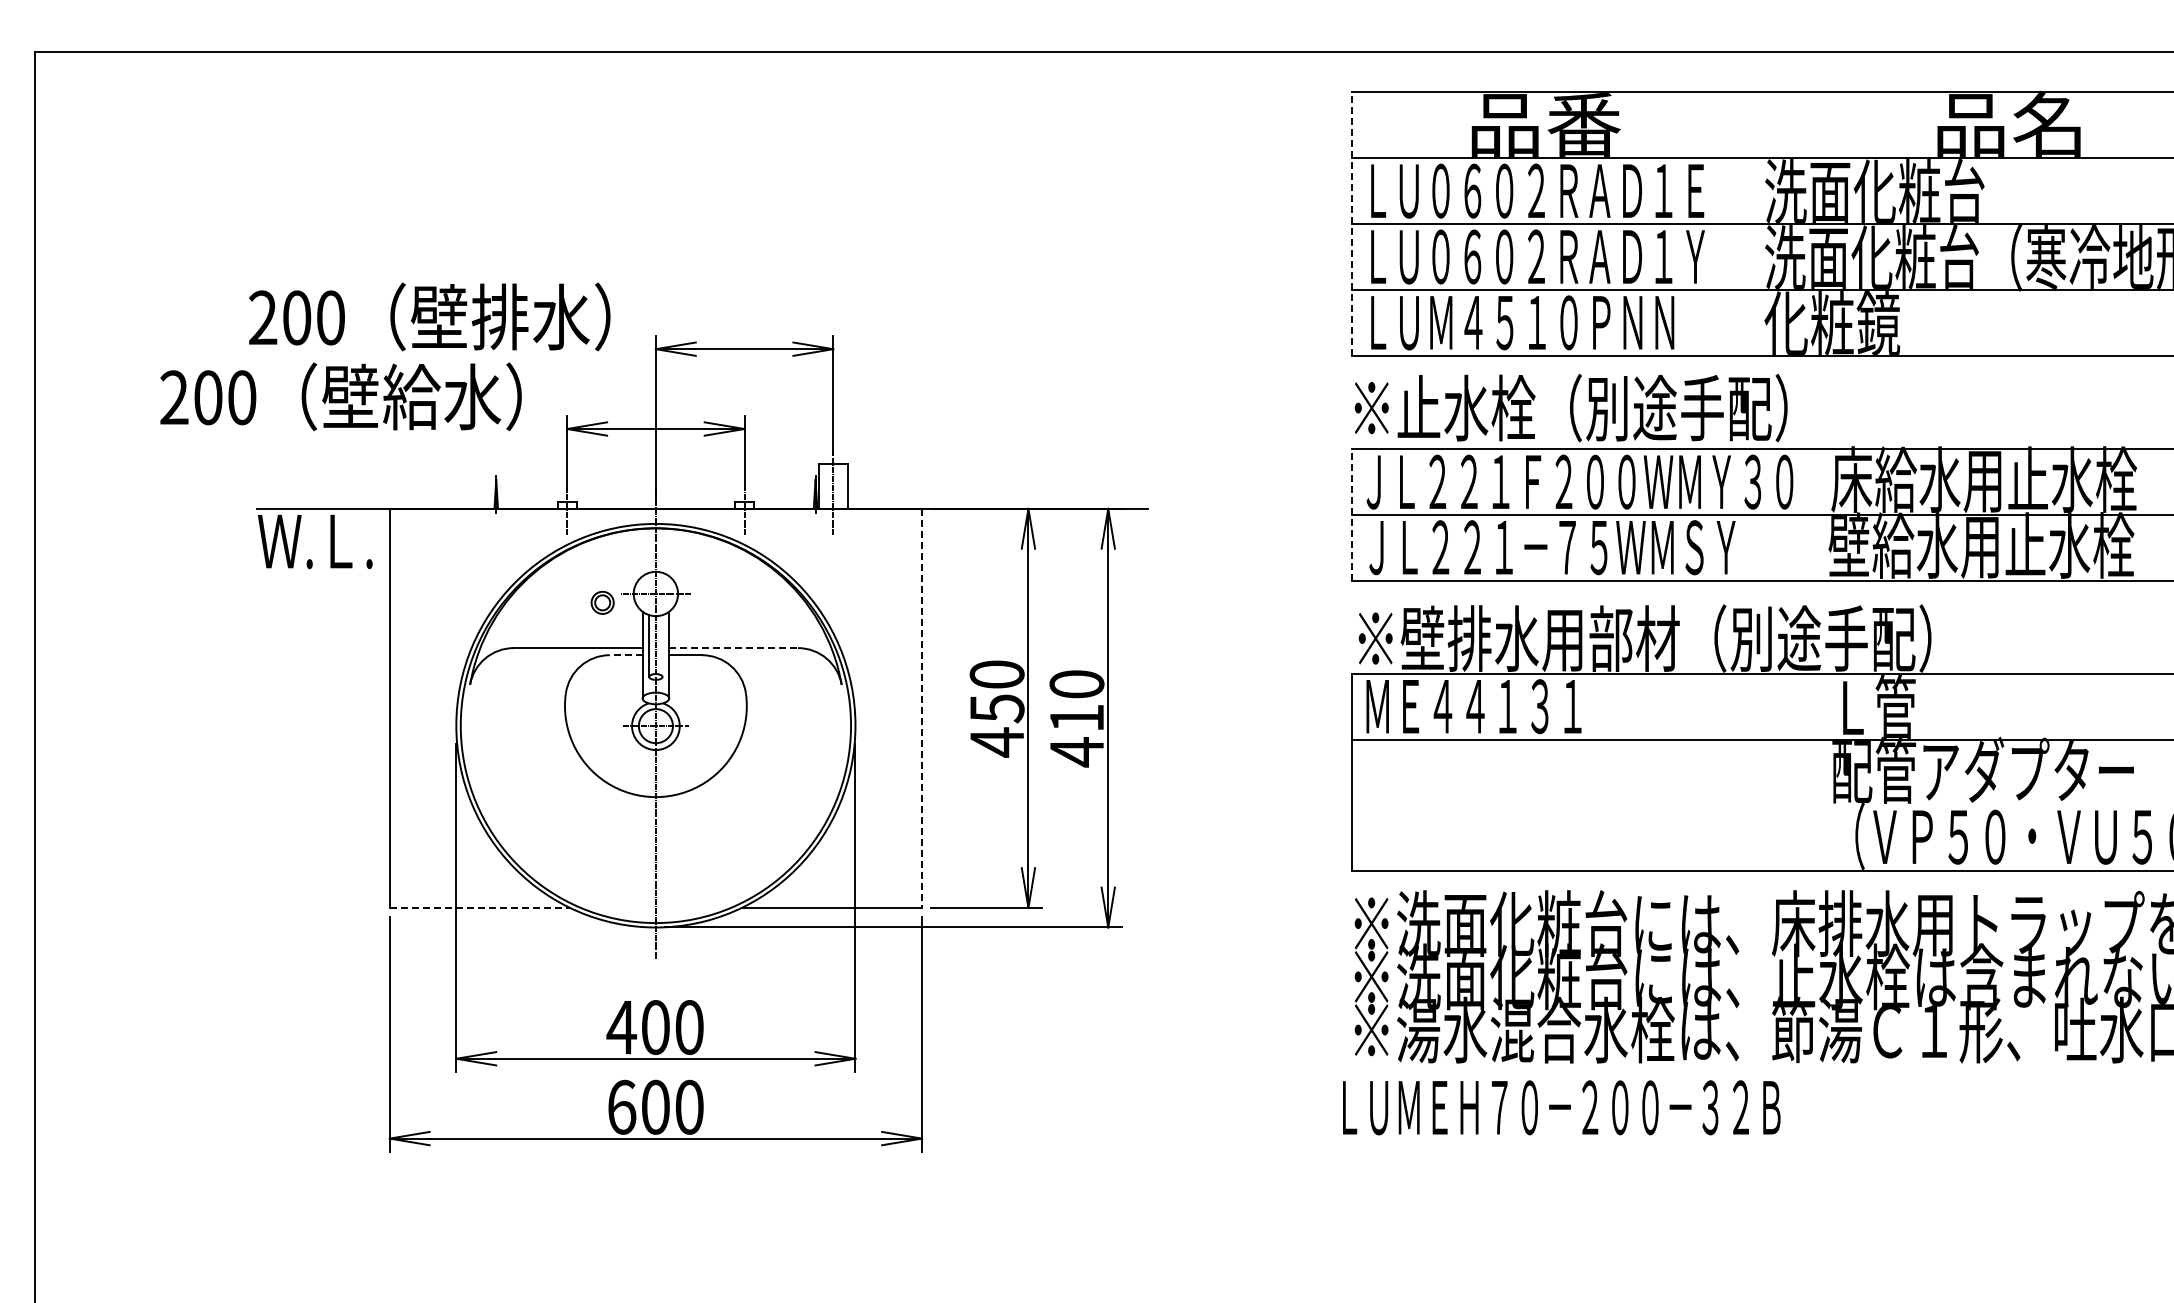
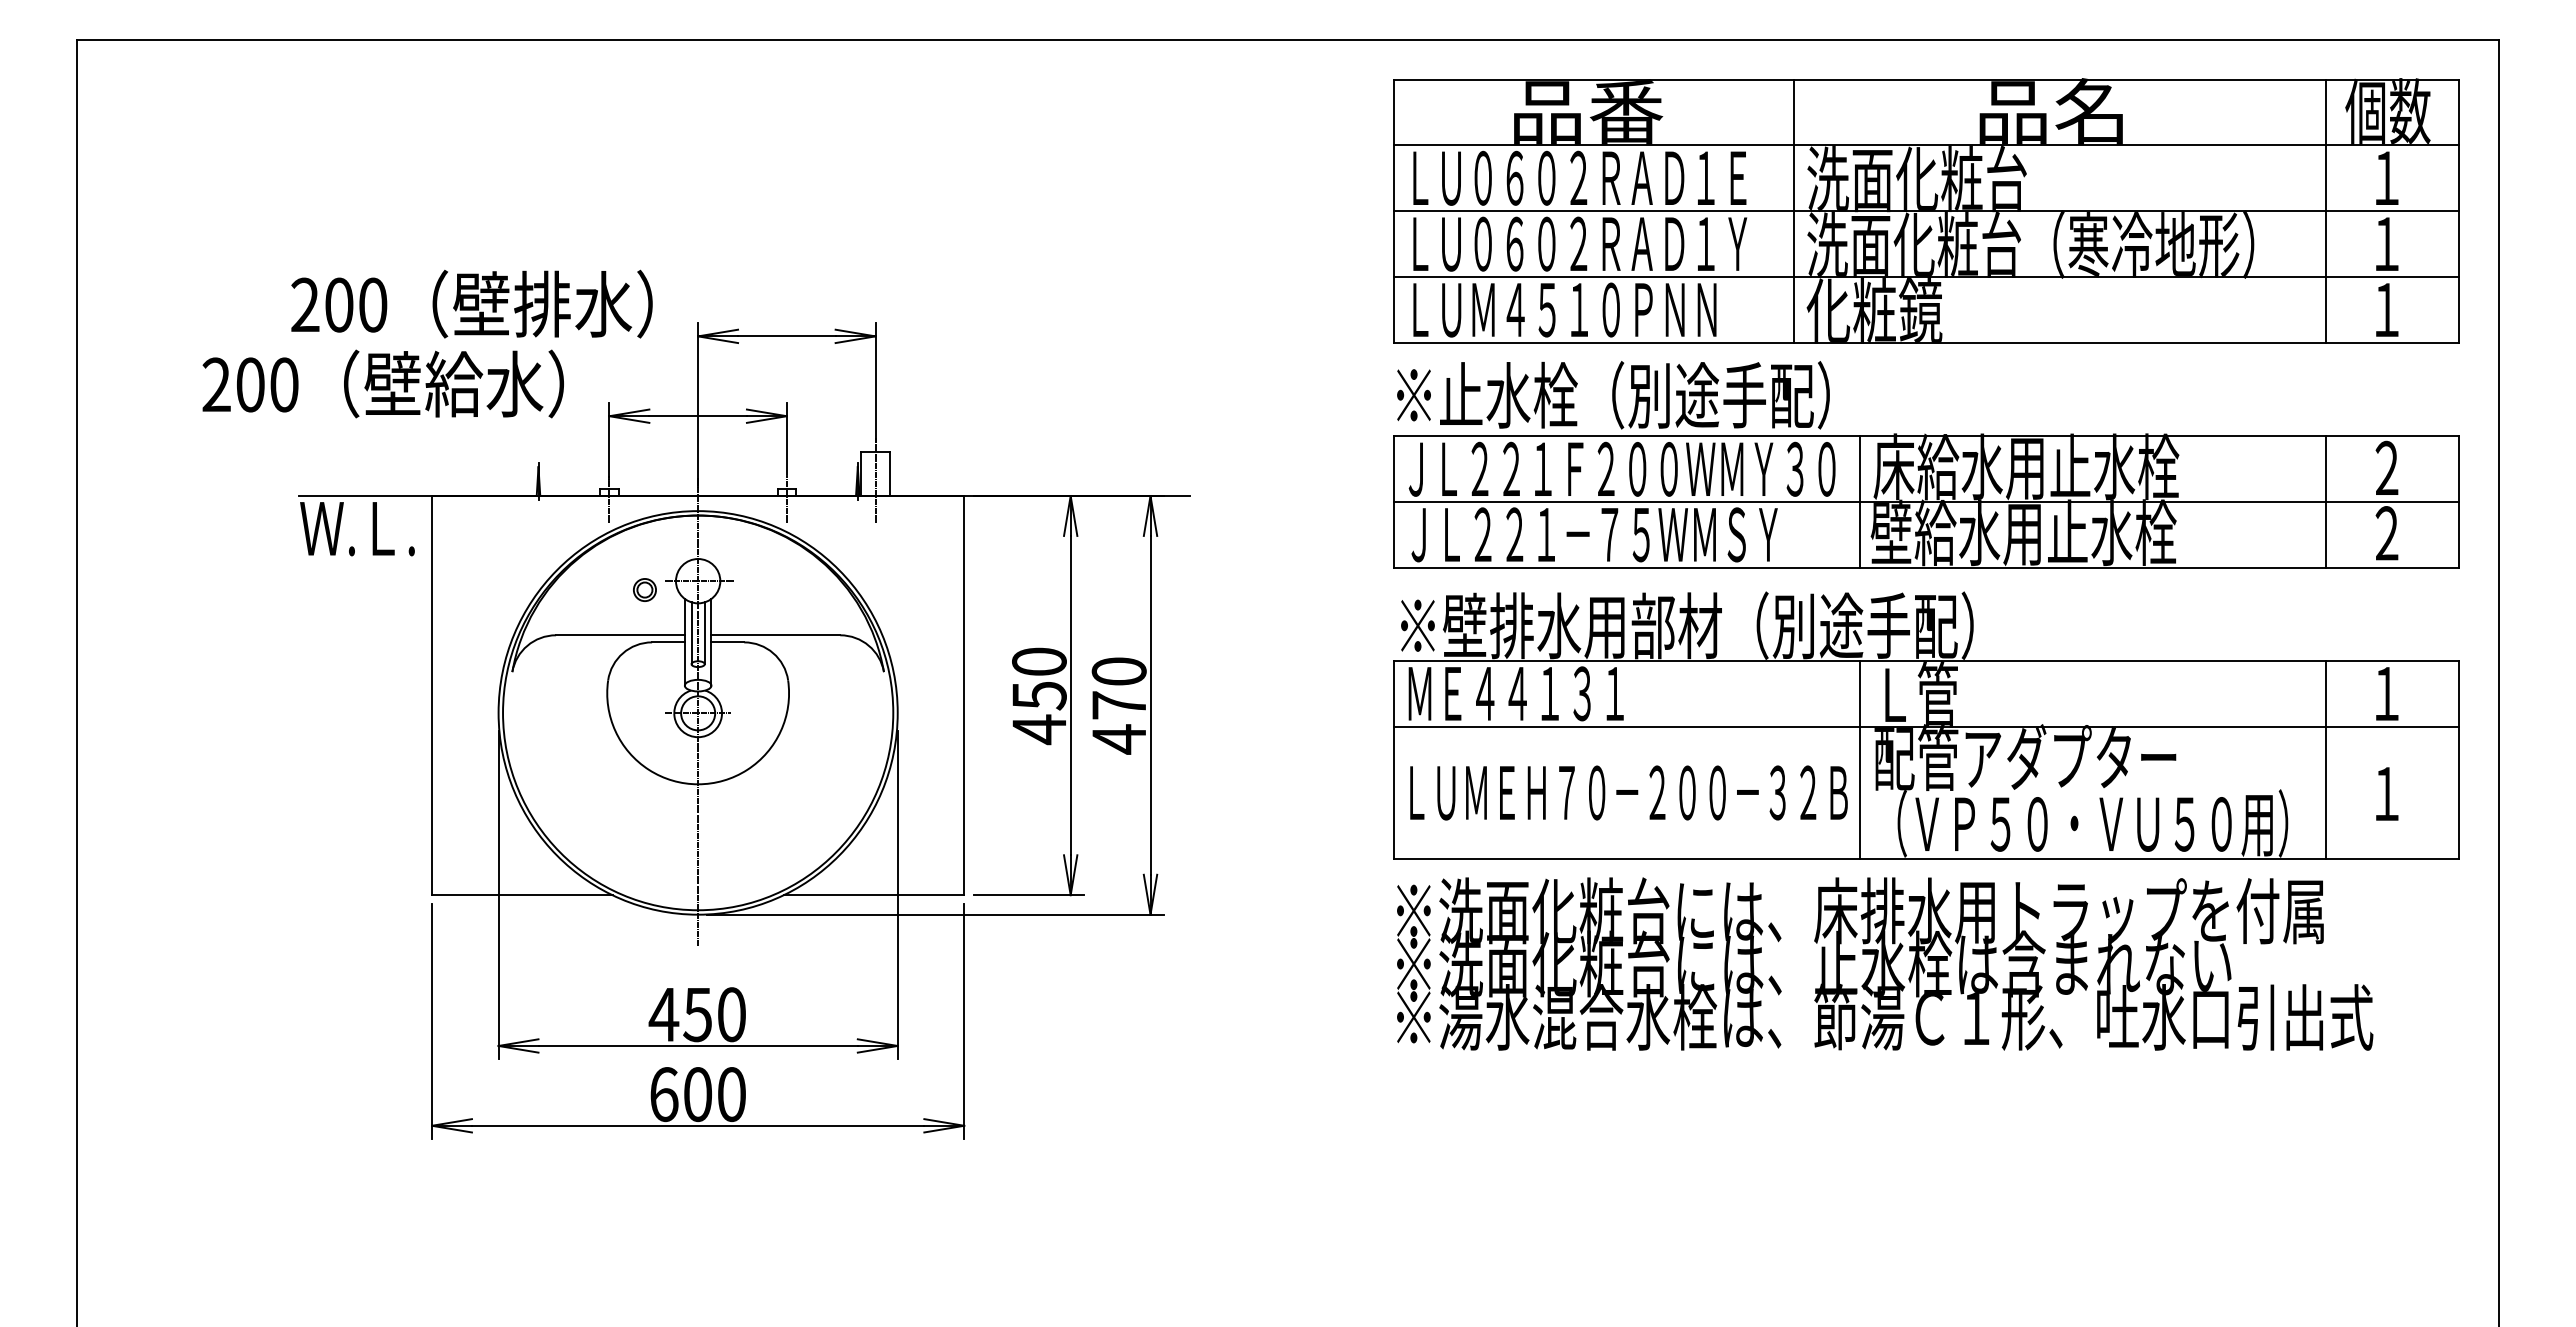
line: (1352, 224) -> (1394, 211), dashed -> solid
line: (1751, 224) -> (1793, 211), added
line: (1818, 514) -> (1860, 501), added
line: (1352, 515) -> (1394, 502), dashed -> solid
line: (662, 646) -> (704, 633), added
line: (734, 648) -> (776, 635), dashed -> solid
line: (625, 655) -> (667, 642), dashed -> solid
line: (922, 708) -> (964, 695), dashed -> solid
text: (1076, 718) -> (1118, 705), 410 -> 470
line: (1818, 772) -> (1860, 759), added
line: (480, 908) -> (522, 895), dashed -> solid
text: (655, 1027) -> (697, 1014), 400 -> 450
text: (1561, 1107) -> (1628, 792), moved

